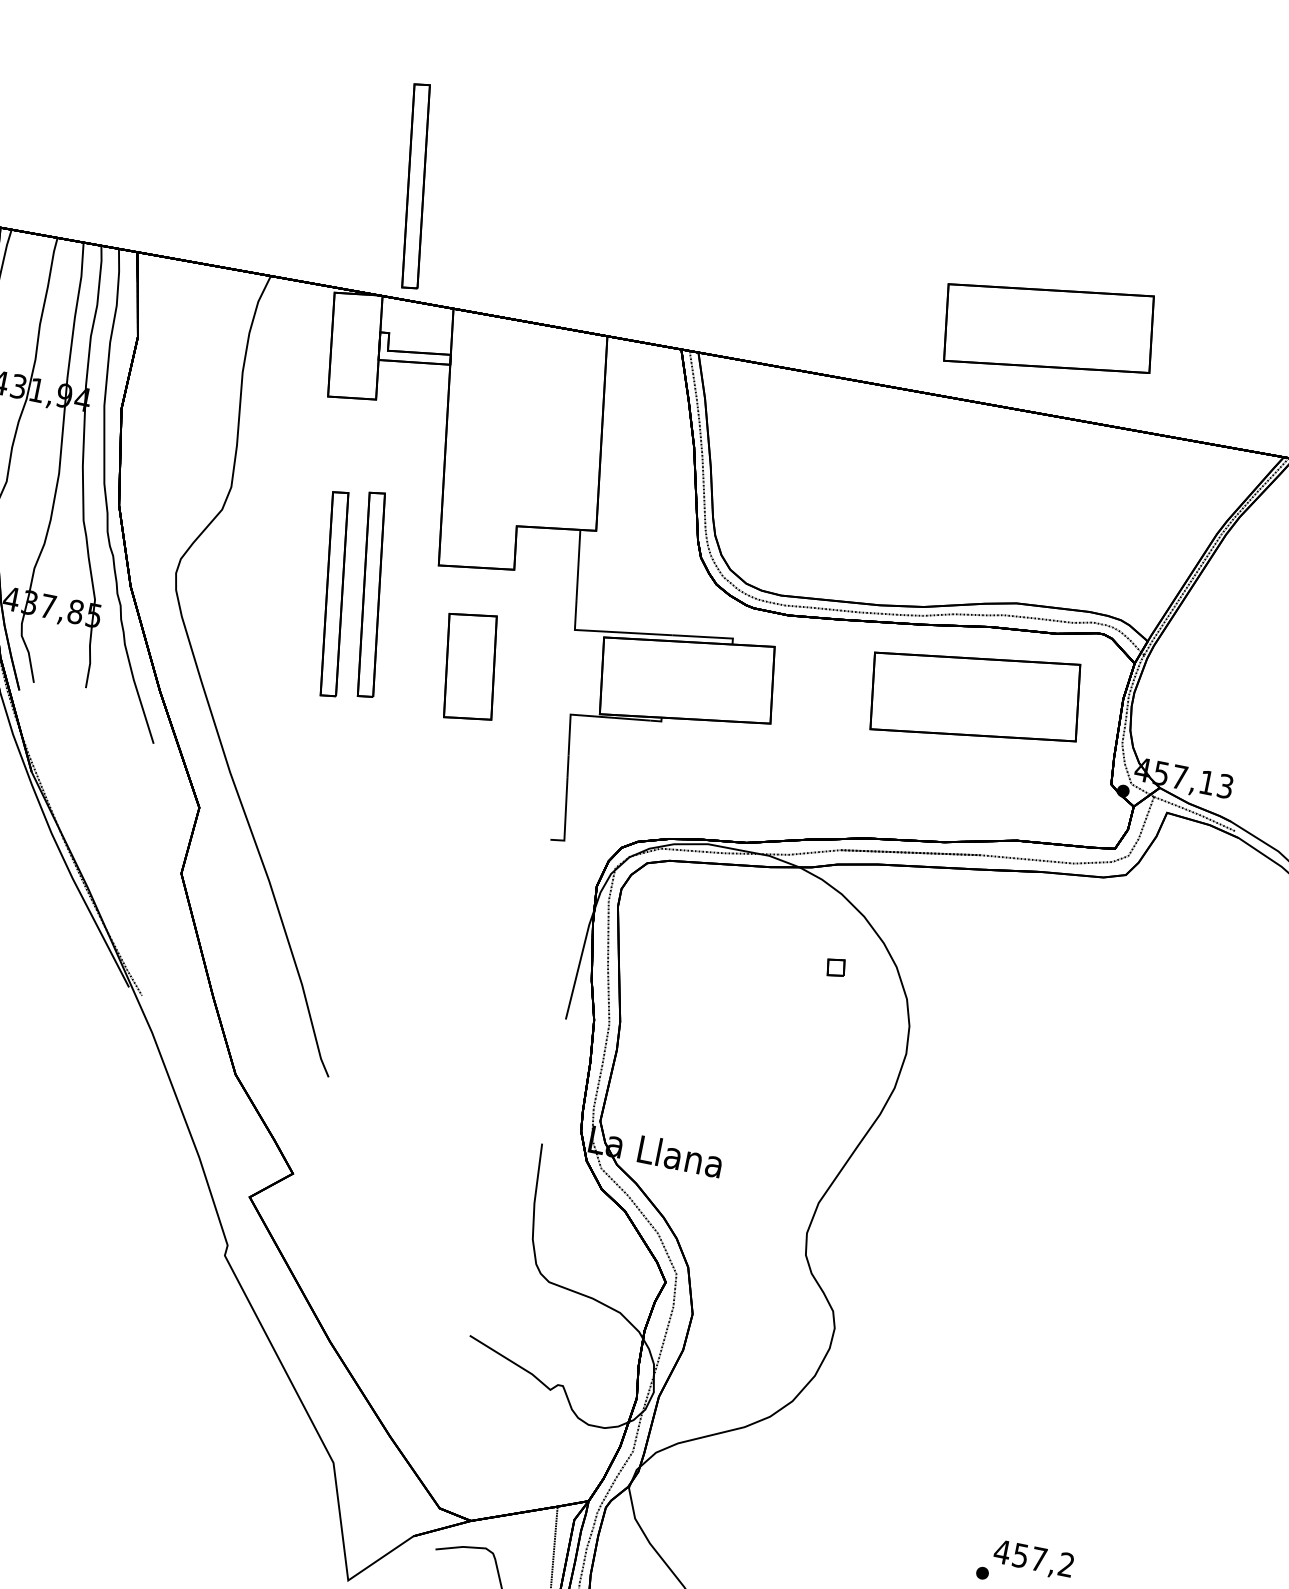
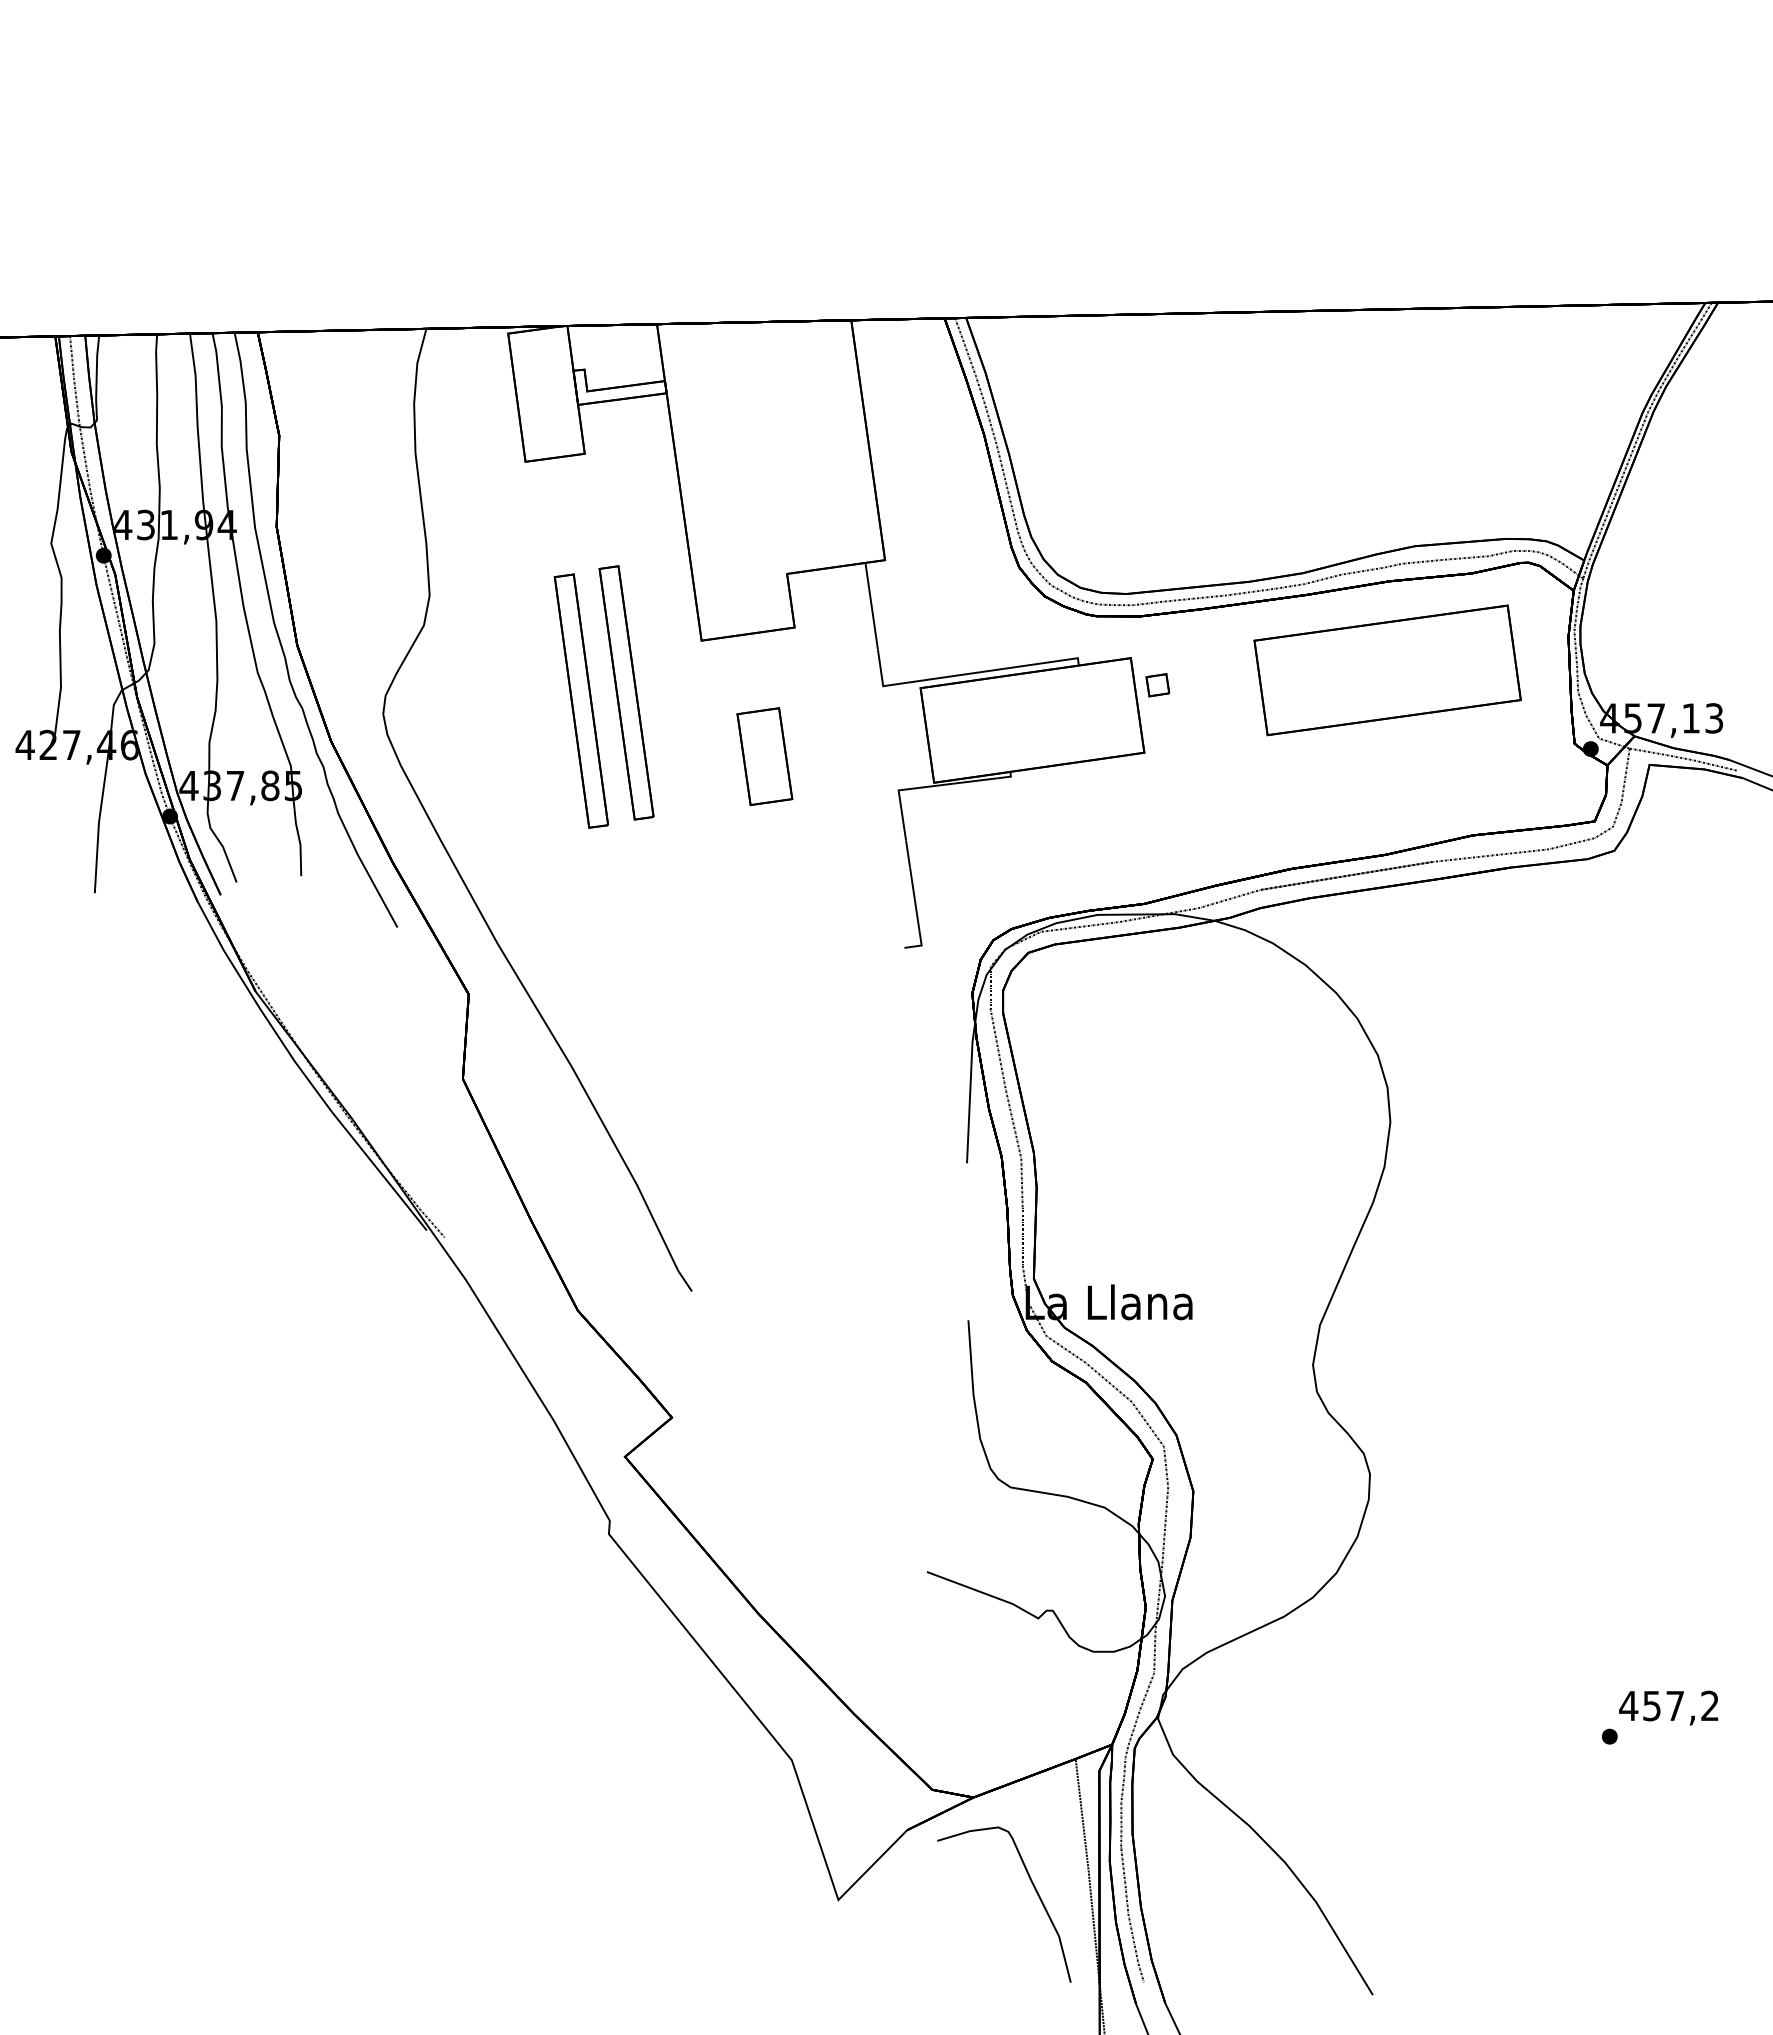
part: (415, 185) -> (580, 183), removed
part: (1048, 328) -> (1387, 203), removed
part: (470, 666) -> (764, 756), size x0.71
part: (835, 967) -> (1157, 685), moved

